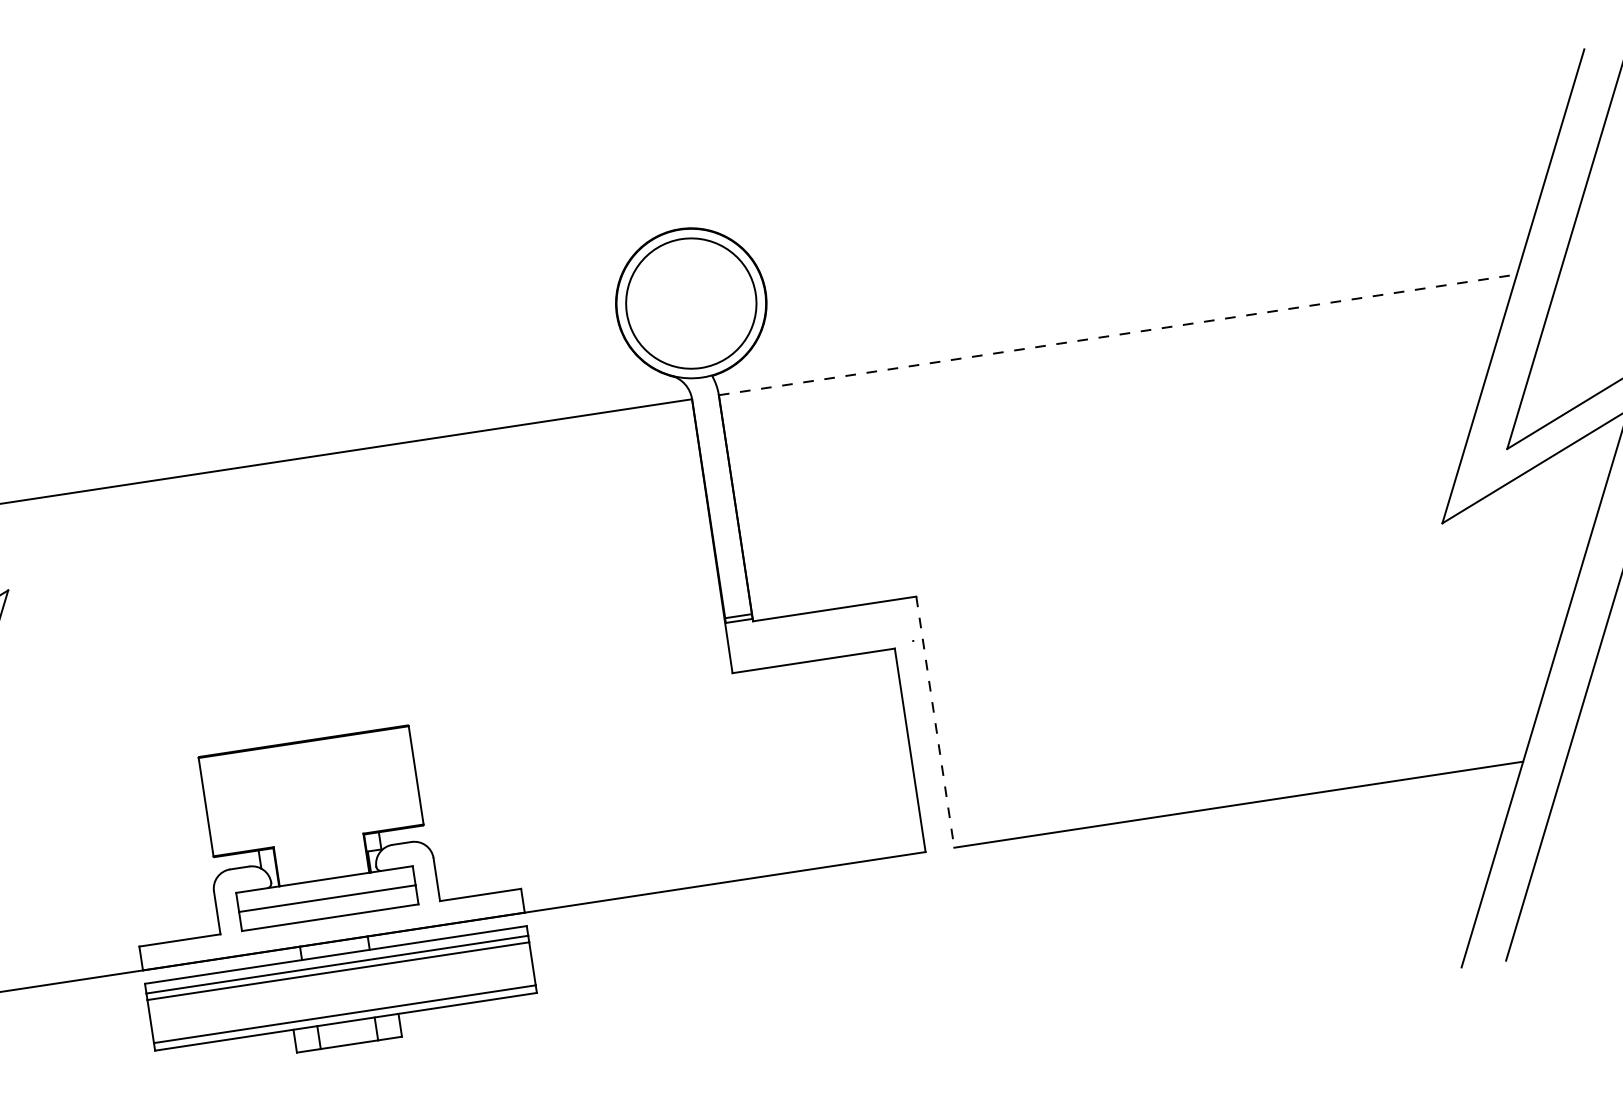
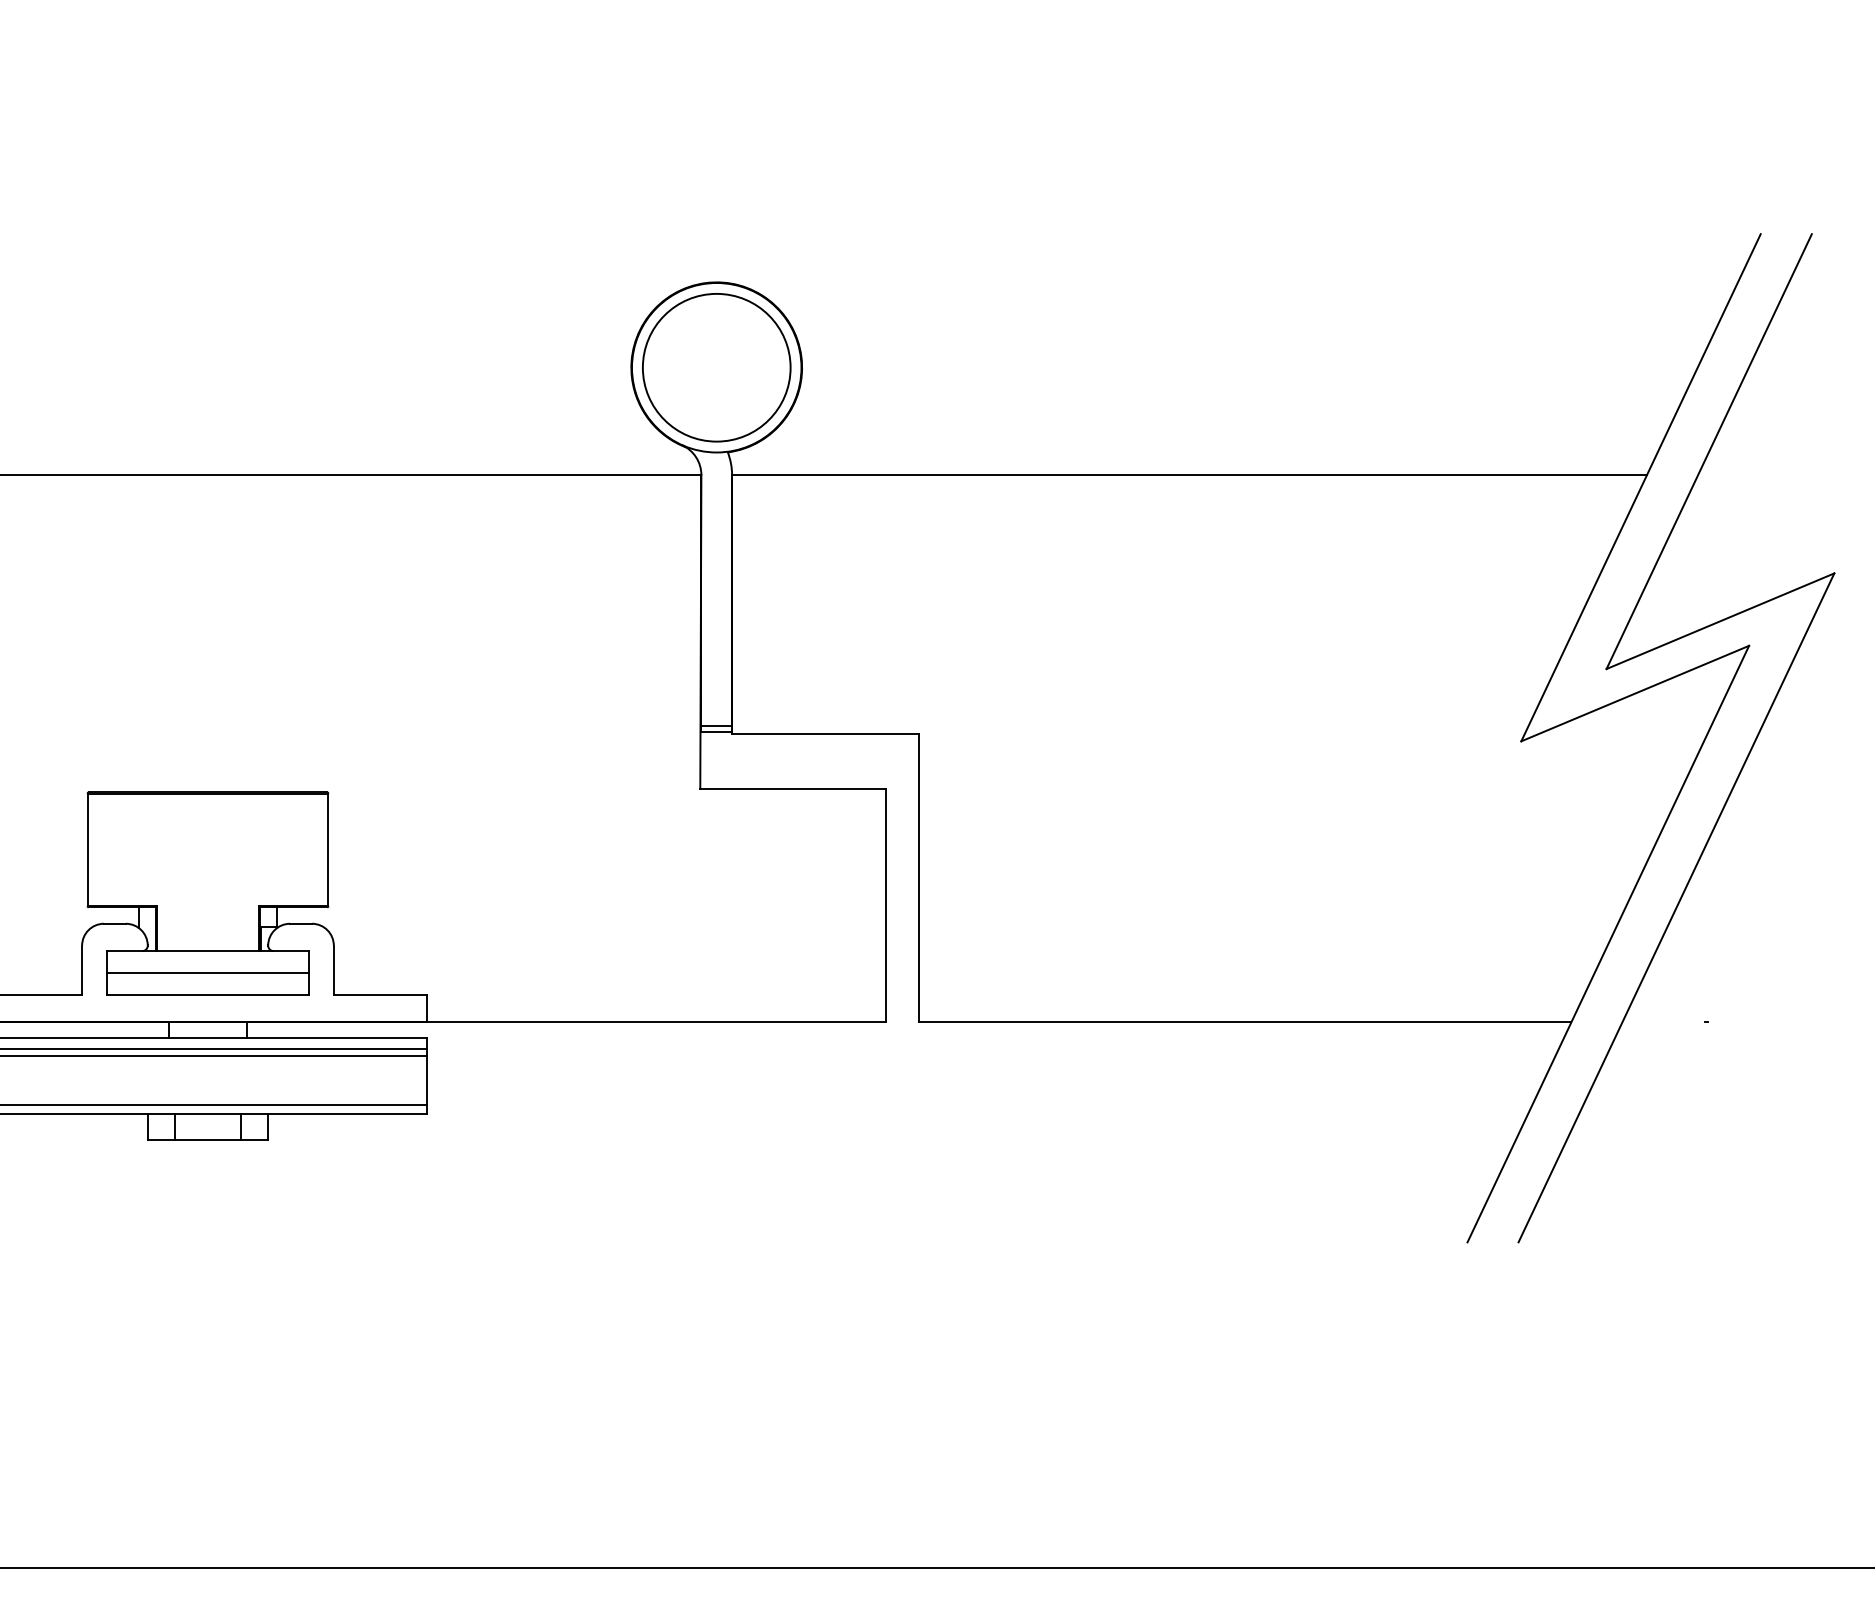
line: (1118, 335) -> (1190, 475), dashed -> solid
line: (935, 722) -> (919, 878), dashed -> solid

